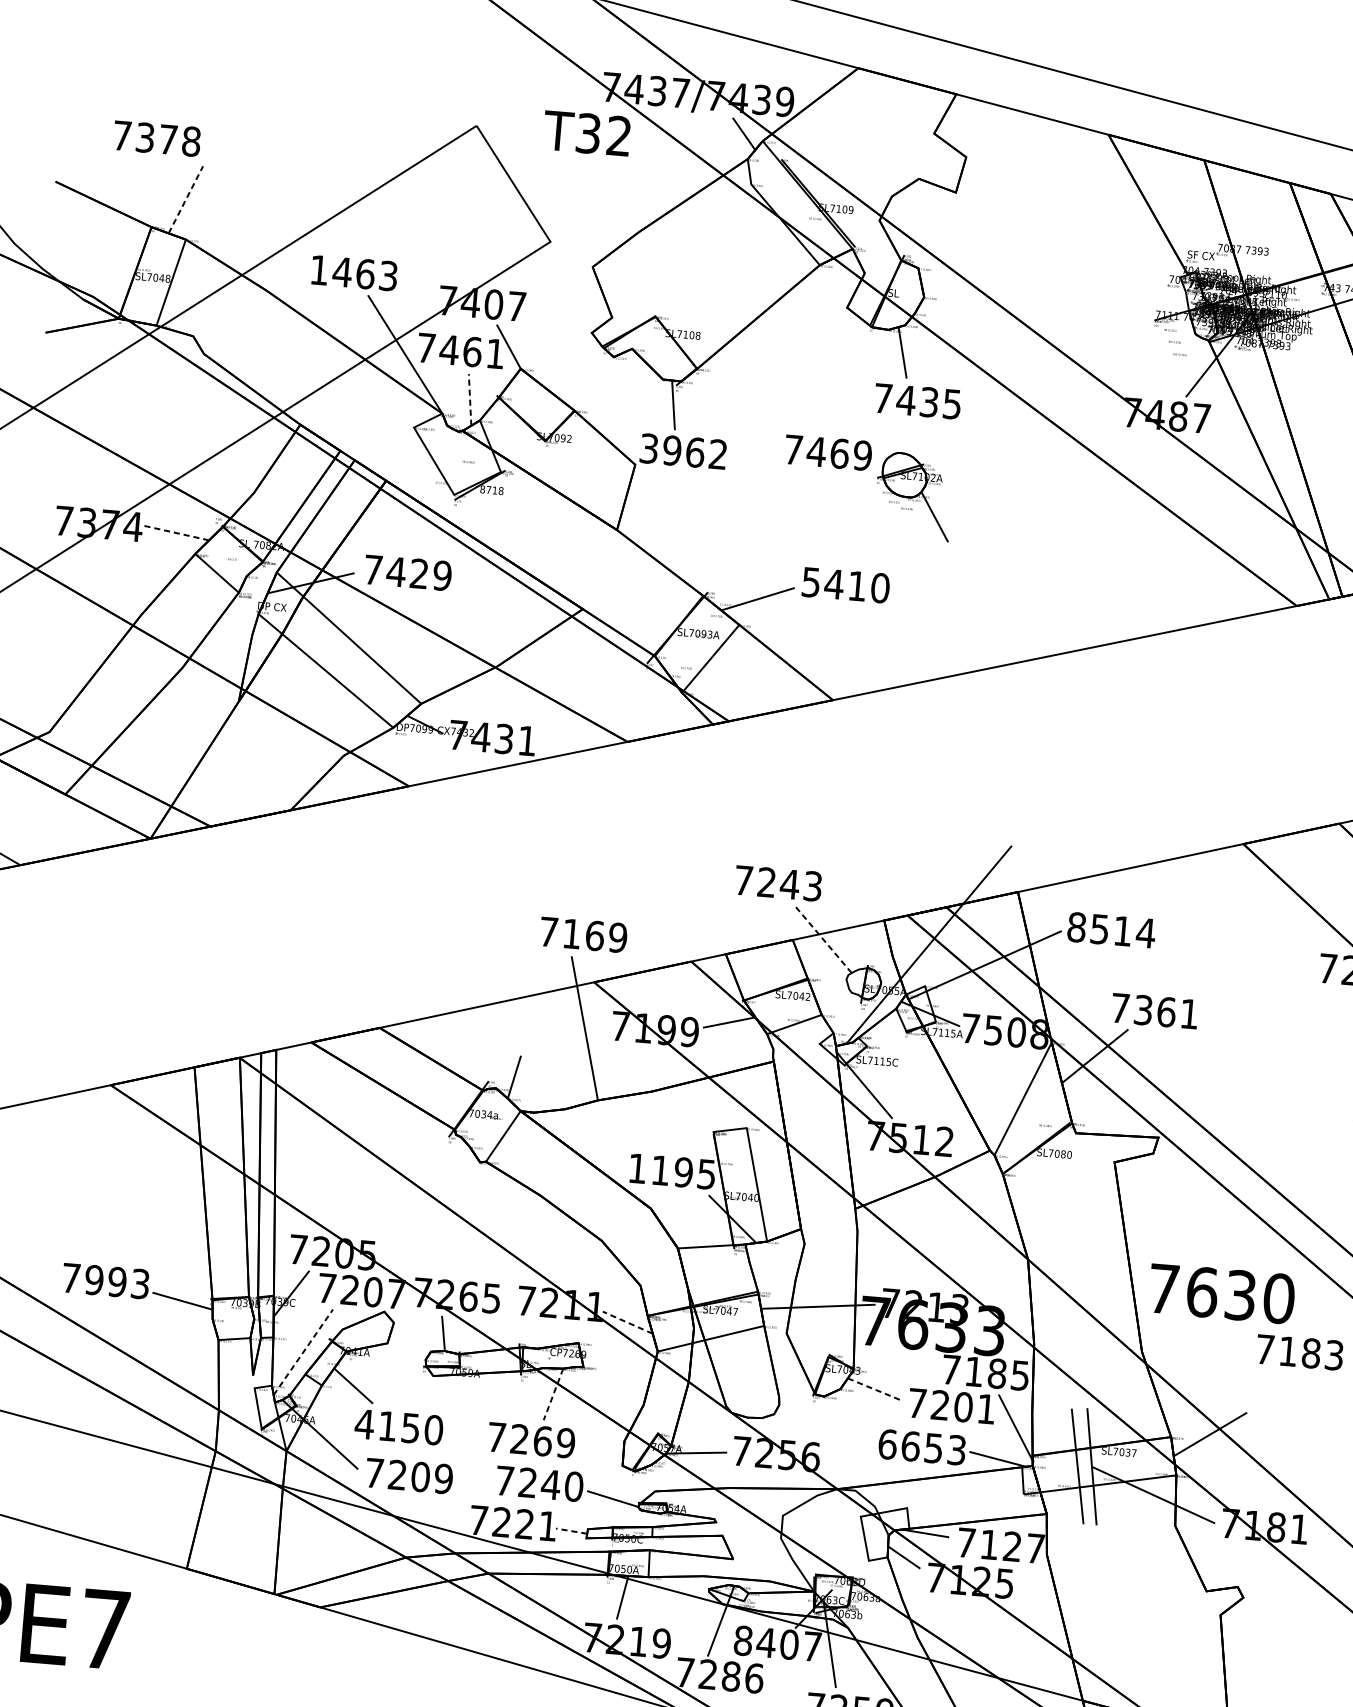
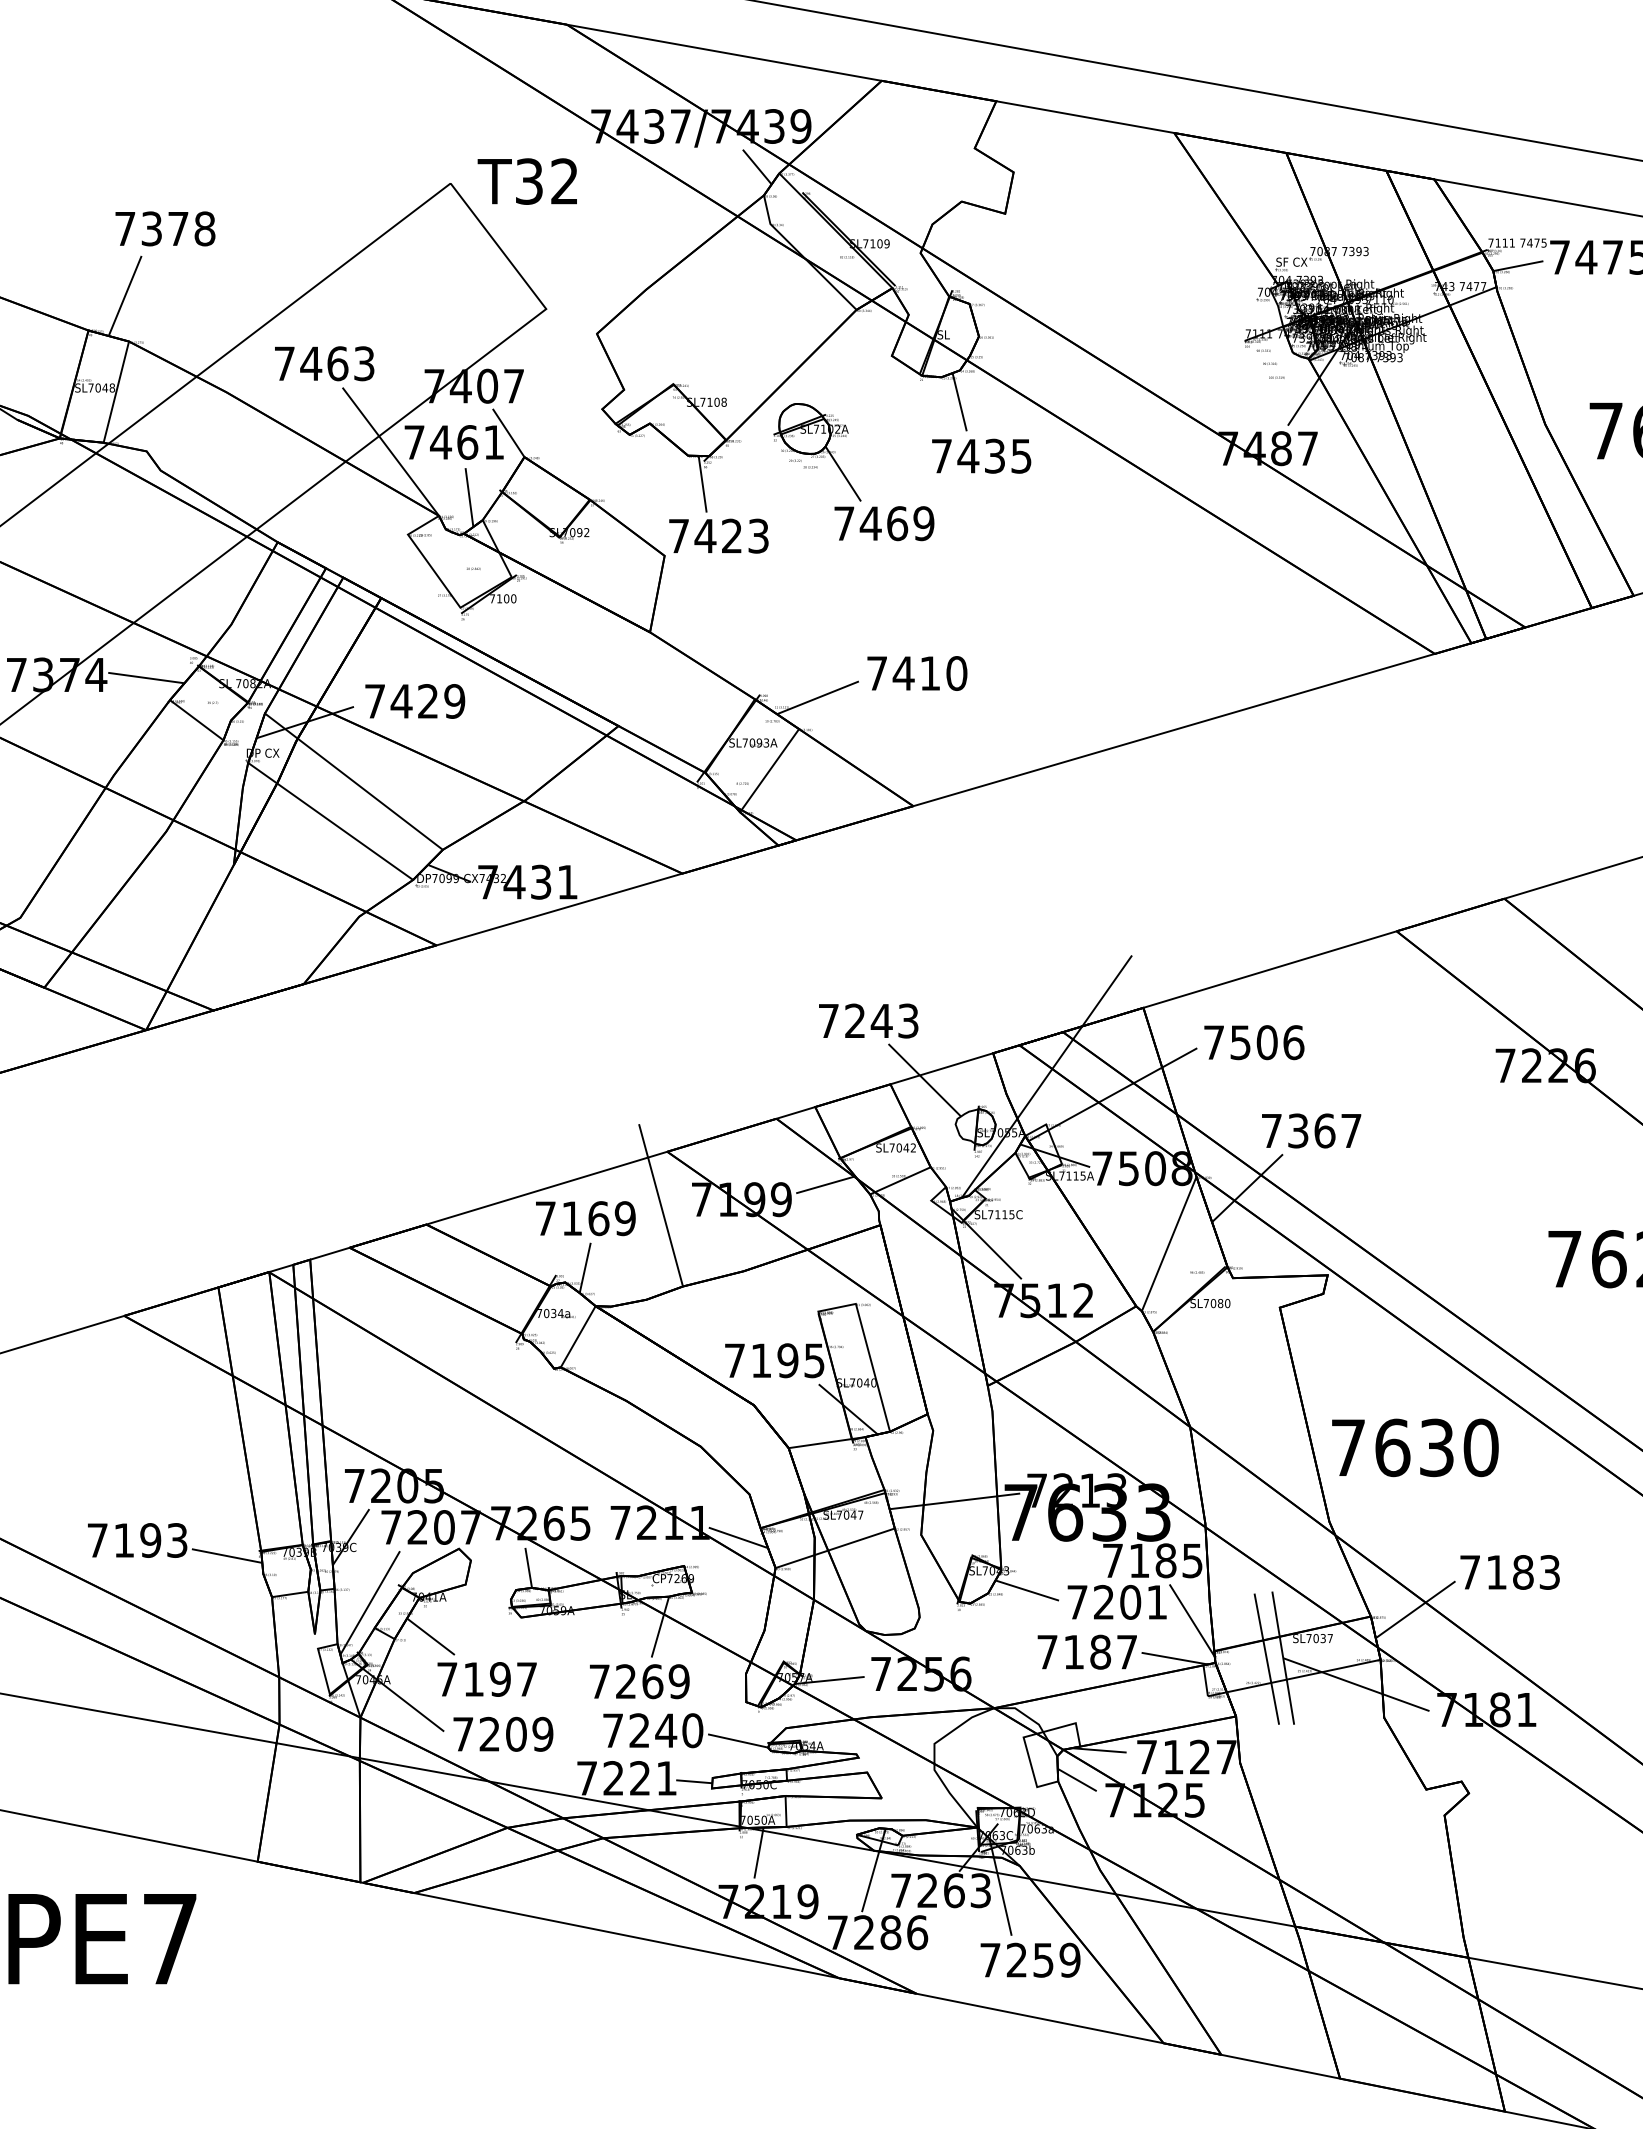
text: (586, 133) -> (526, 181), moved
text: (157, 138) -> (165, 228), moved
line: (186, 199) -> (125, 295), dashed -> solid
text: (319, 270) -> (284, 363), 1463 -> 7463
line: (470, 399) -> (469, 497), dashed -> solid
text: (683, 451) -> (718, 535), 3962 -> 7423
text: (491, 489) -> (502, 598), 8718 -> 7100
part: (914, 496) -> (817, 452), moved
line: (175, 532) -> (145, 677), dashed -> solid
text: (810, 582) -> (876, 673), 5410 -> 7410
text: (1111, 930) -> (1253, 1042), 8514 -> 7506
text: (583, 934) -> (585, 1218), moved
line: (822, 938) -> (924, 1079), dashed -> solid
text: (1189, 1013) -> (1351, 1130), 7361 -> 7367
text: (637, 1168) -> (734, 1360), 1195 -> 7195
text: (93, 1280) -> (123, 1540), 7993 -> 7193
line: (626, 1322) -> (737, 1537), dashed -> solid
line: (303, 1351) -> (370, 1602), dashed -> solid
text: (1299, 1352) -> (1509, 1572), moved
line: (874, 1389) -> (1027, 1590), dashed -> solid
line: (553, 1394) -> (660, 1627), dashed -> solid
text: (398, 1427) -> (486, 1679), 4150 -> 7197
text: (922, 1446) -> (1087, 1651), 6653 -> 7187
line: (570, 1530) -> (693, 1781), dashed -> solid
text: (777, 1643) -> (940, 1890), 8407 -> 7263

